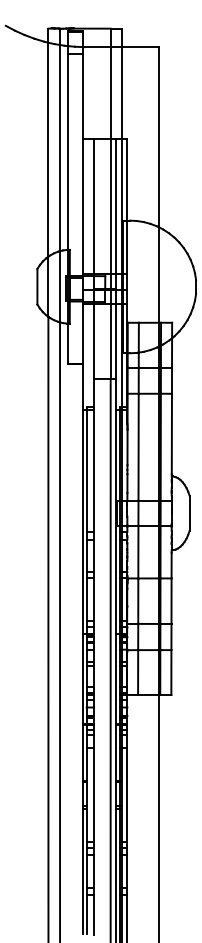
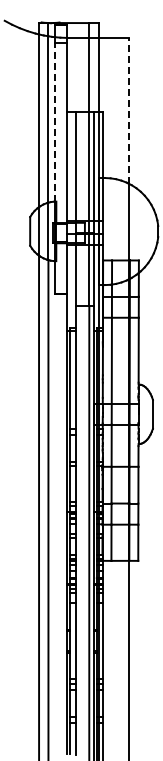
line: (159, 136) -> (128, 110), solid -> dashed
line: (68, 150) -> (55, 121), solid -> dashed

